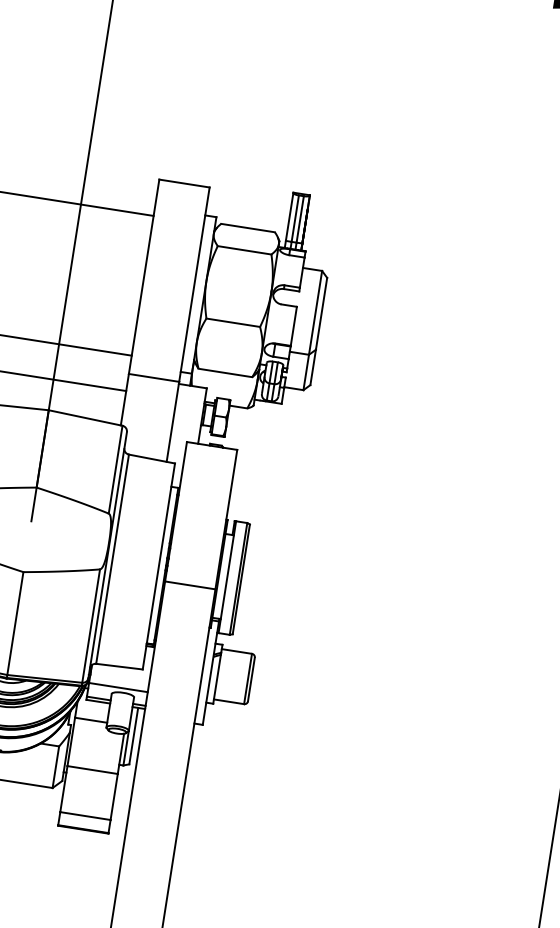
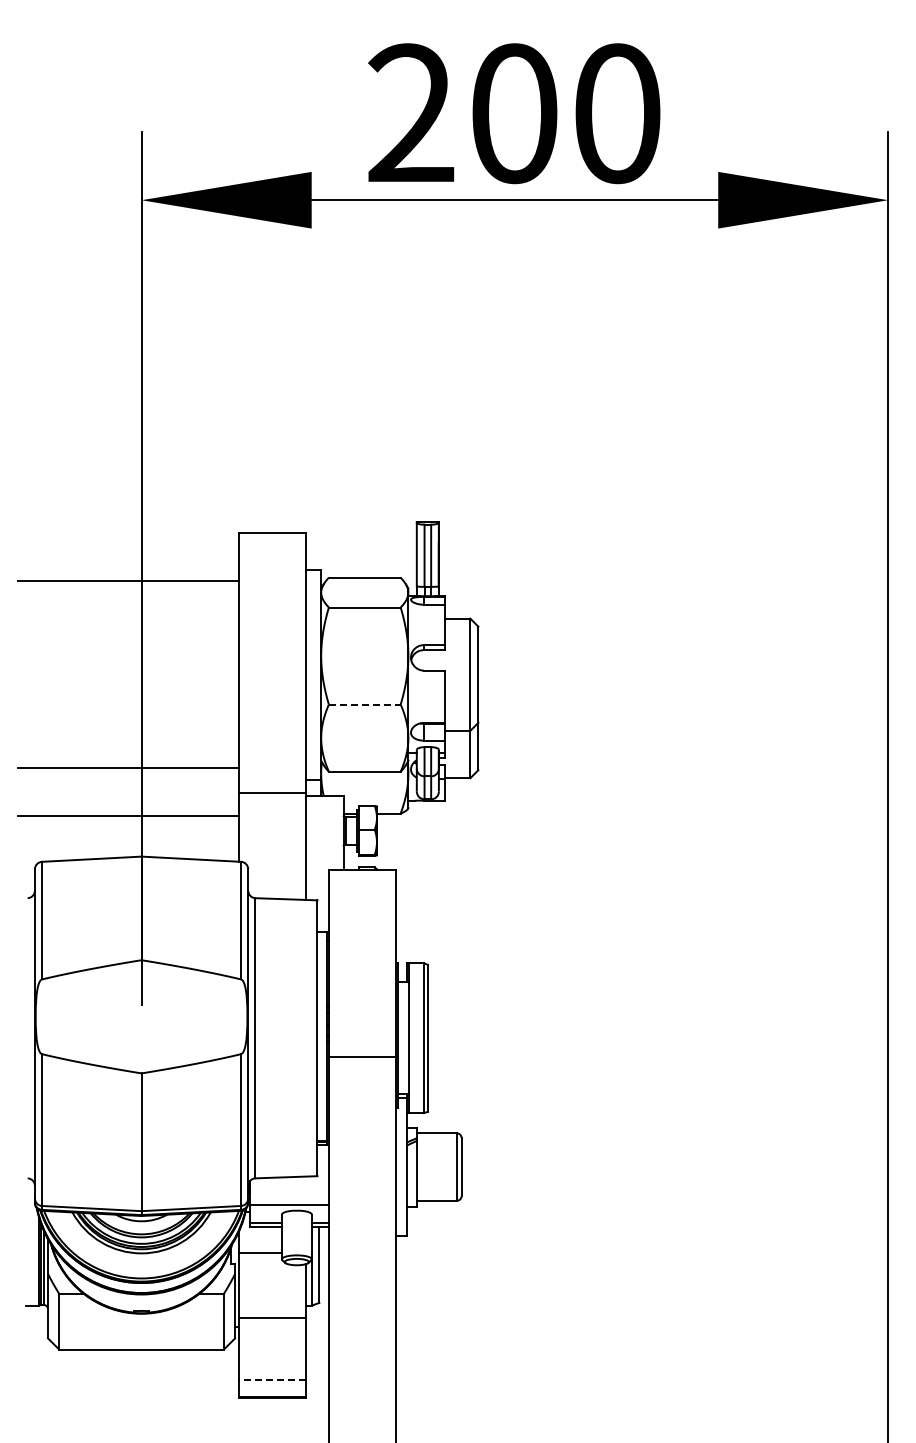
line: (233, 322) -> (364, 704), solid -> dashed
line: (85, 816) -> (272, 1379), solid -> dashed

